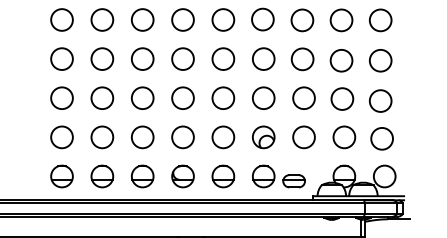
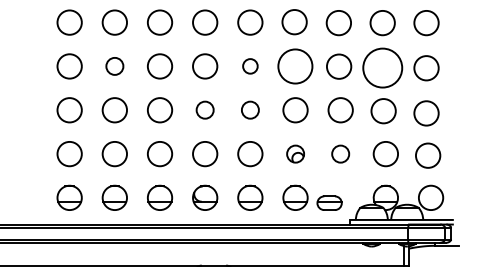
circle: (102, 58) -> (114, 65), size x0.7
circle: (223, 58) -> (250, 65), size x0.6
circle: (263, 58) -> (295, 65), size x1.4
circle: (341, 60) -> (382, 67), size x1.6
circle: (182, 97) -> (204, 109), size x0.7
circle: (223, 97) -> (250, 109), size x0.7
part: (263, 137) -> (295, 154), size x0.7
circle: (303, 137) -> (340, 154), size x0.7

